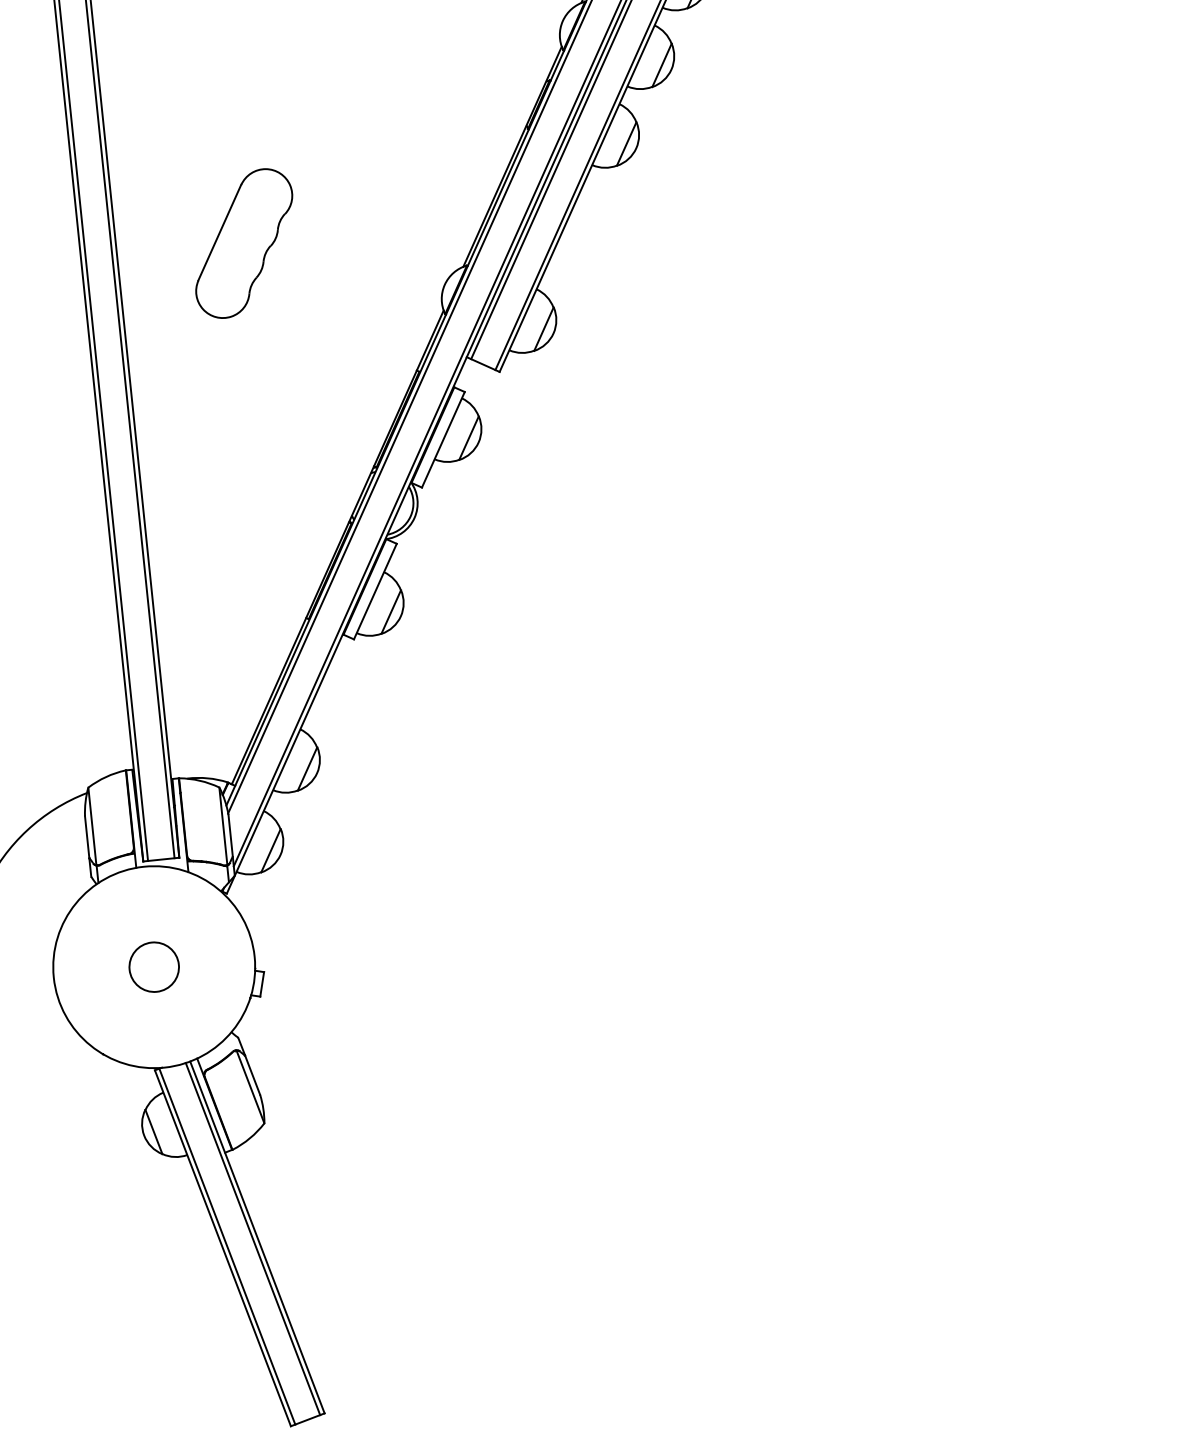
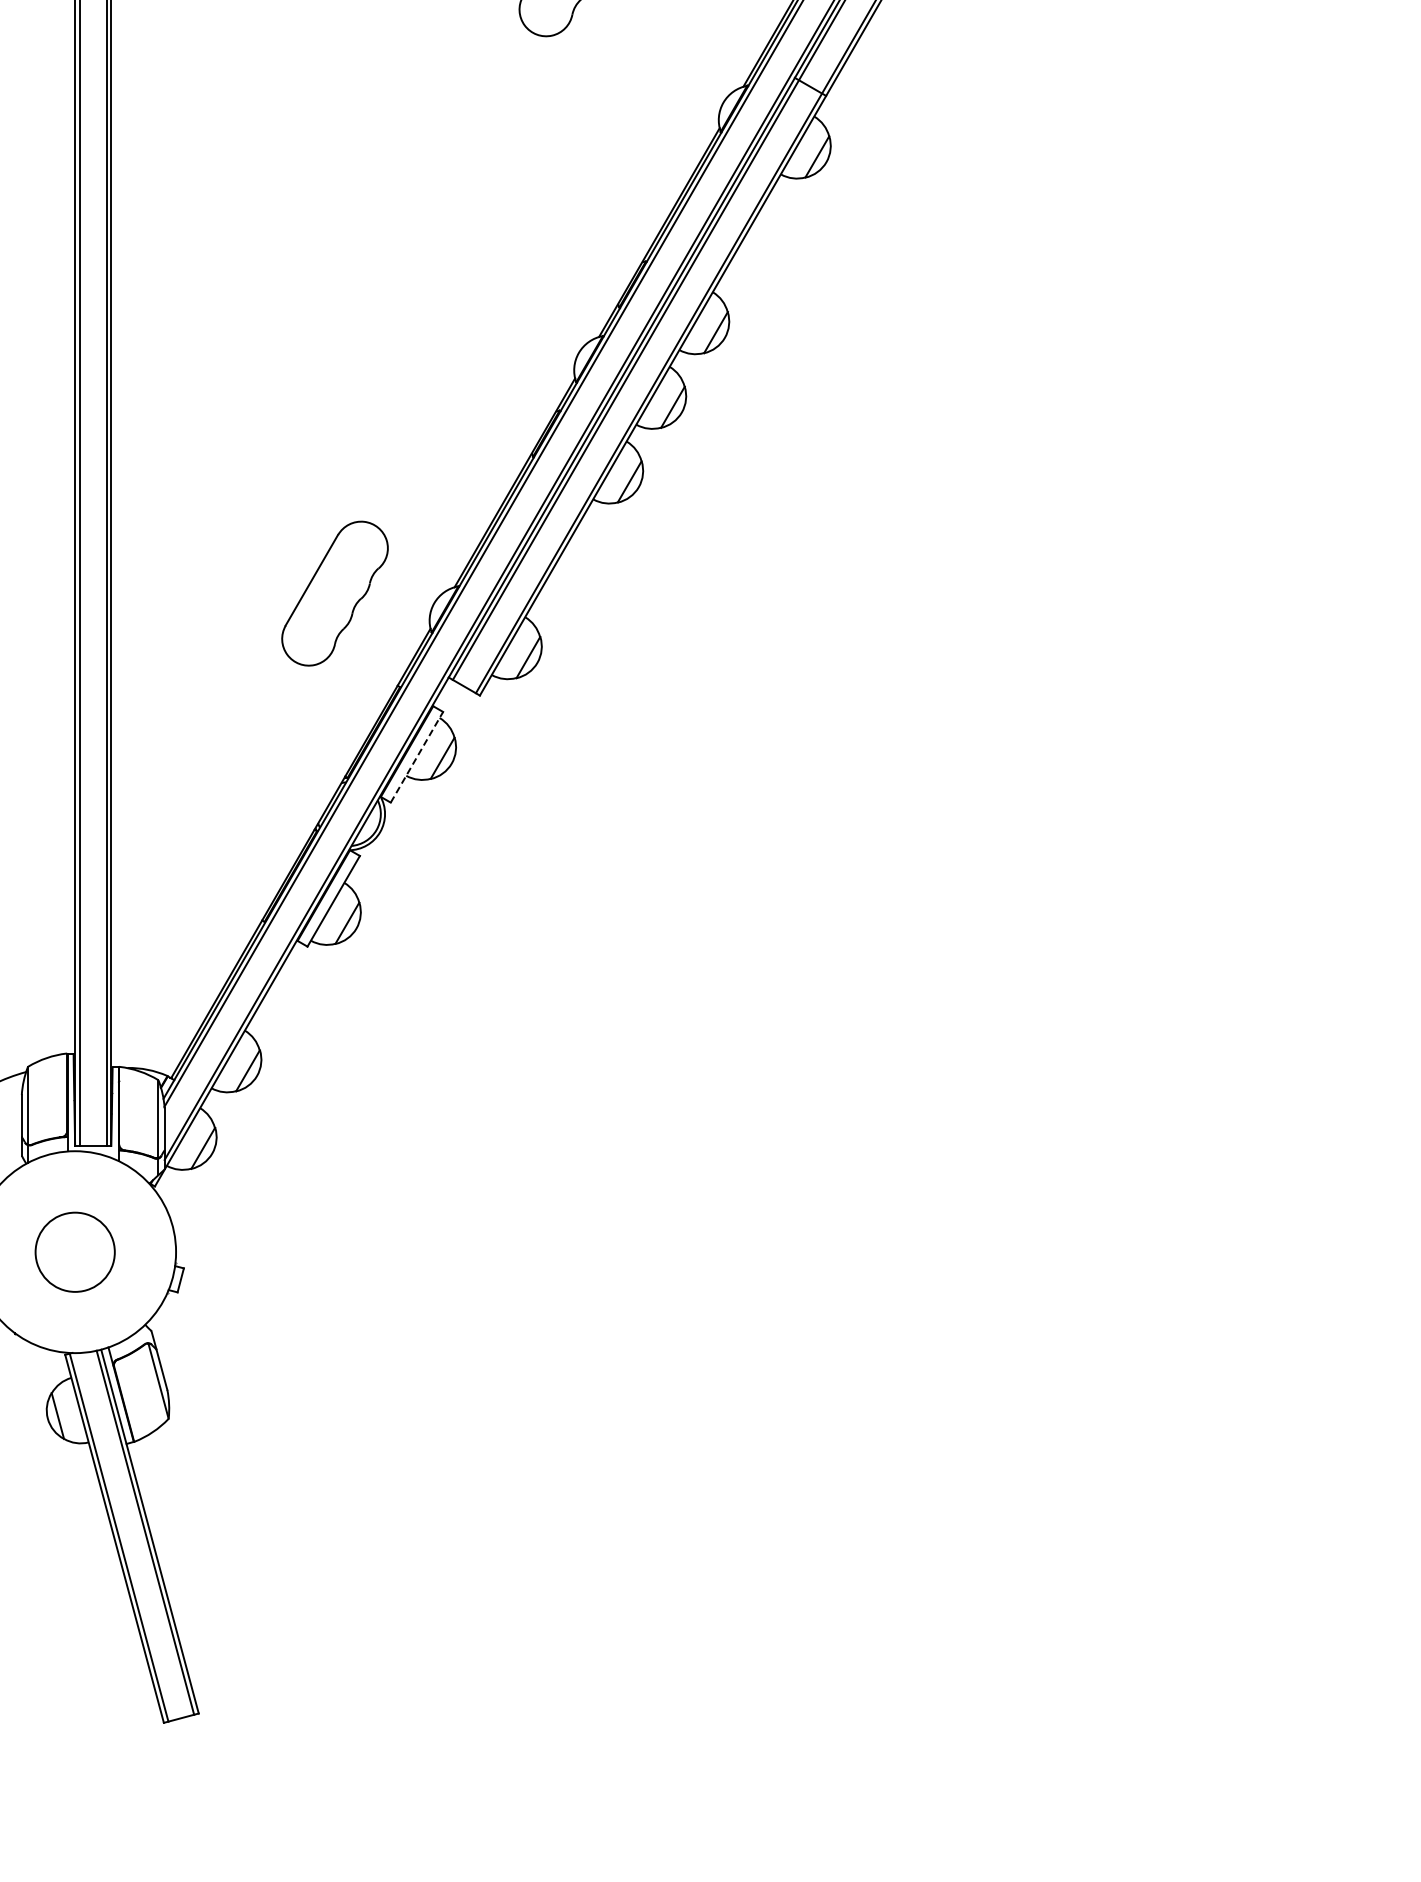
part: (243, 243) -> (334, 593), moved
line: (443, 438) -> (417, 756), solid -> dashed
circle: (153, 966) -> (74, 1251), size x1.6

